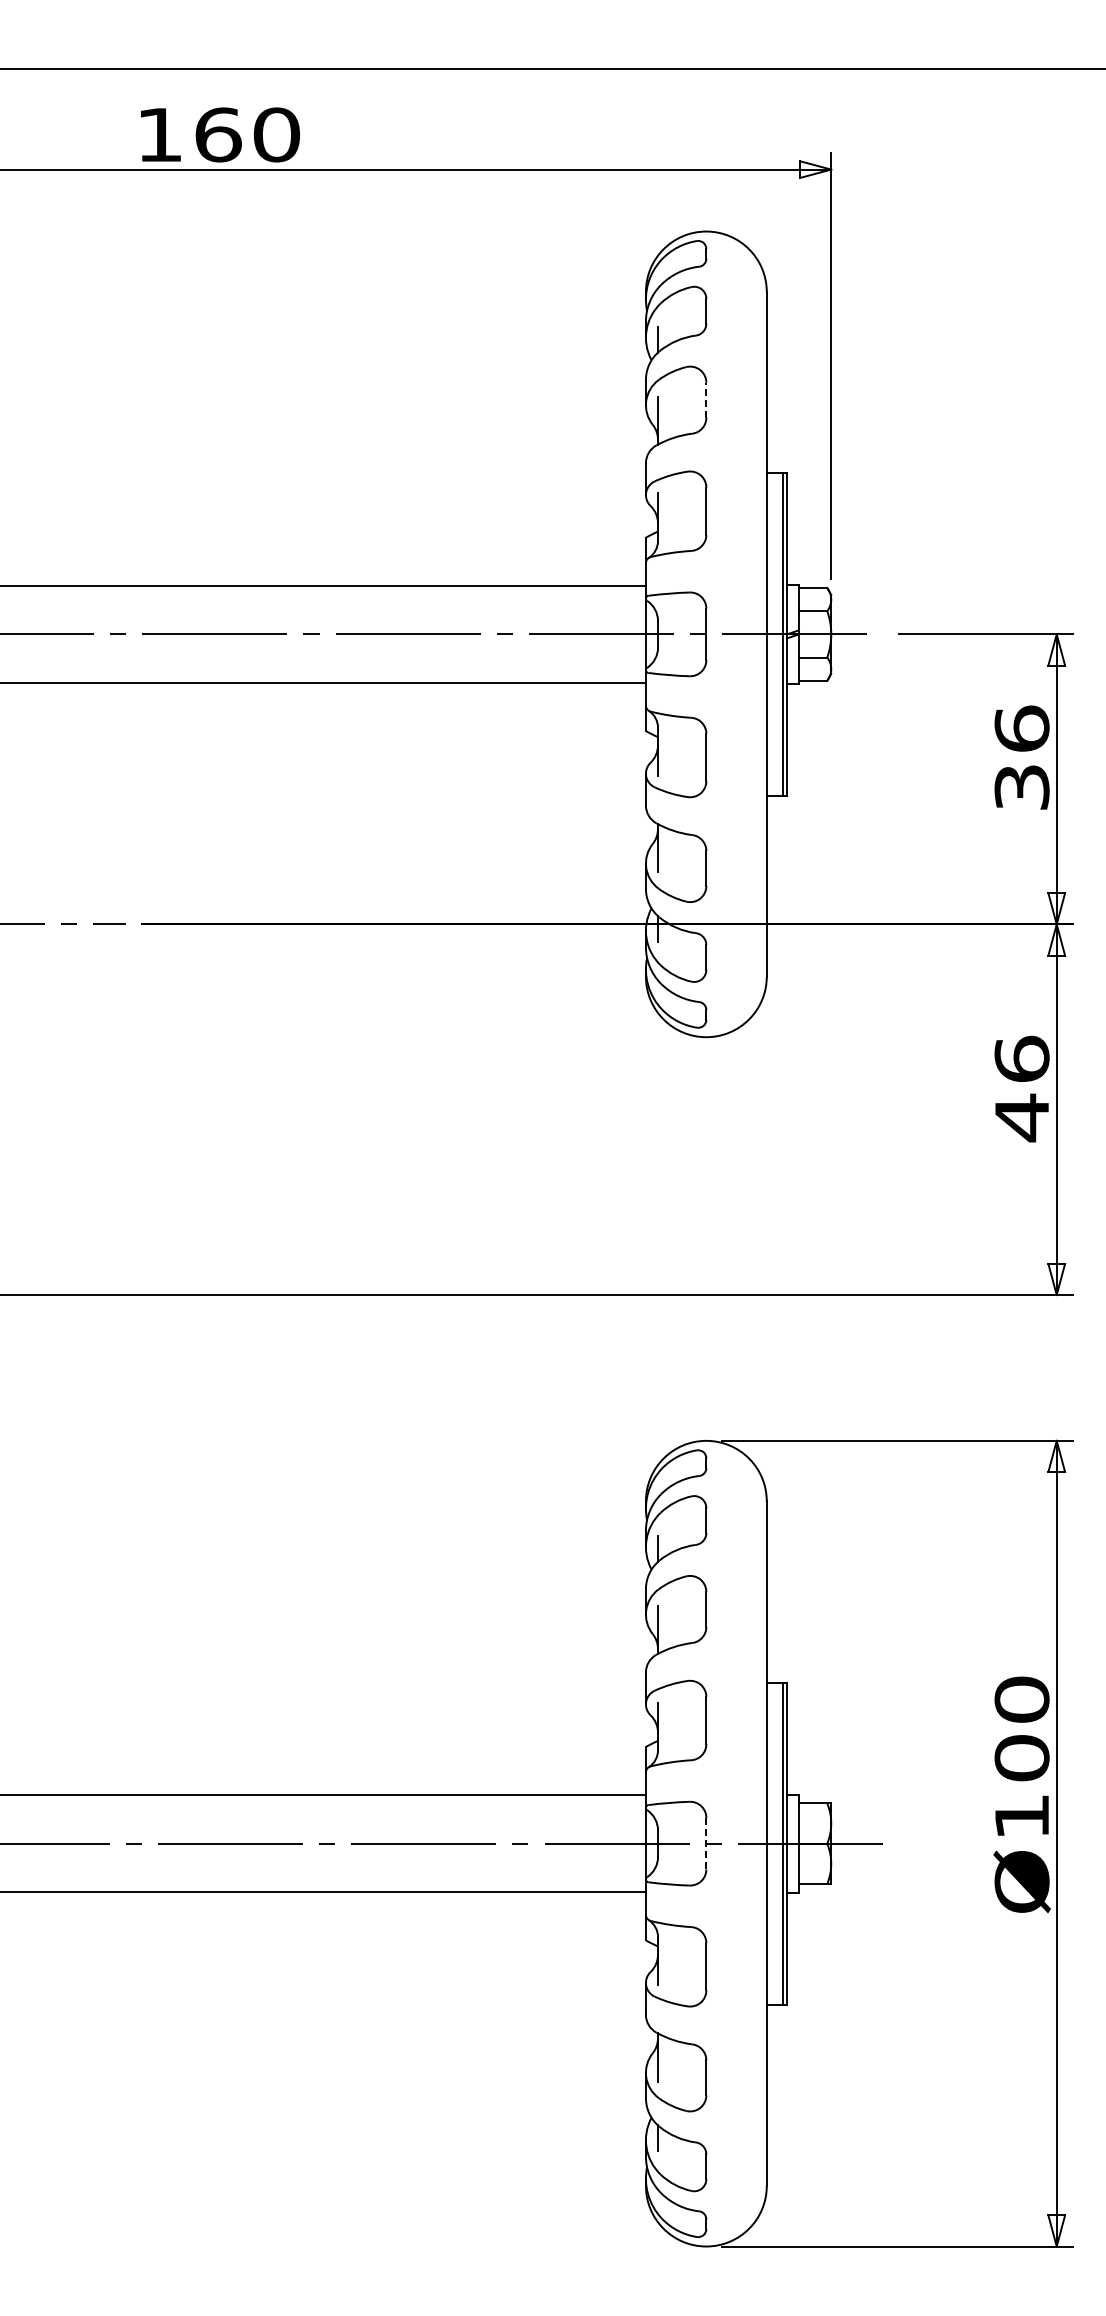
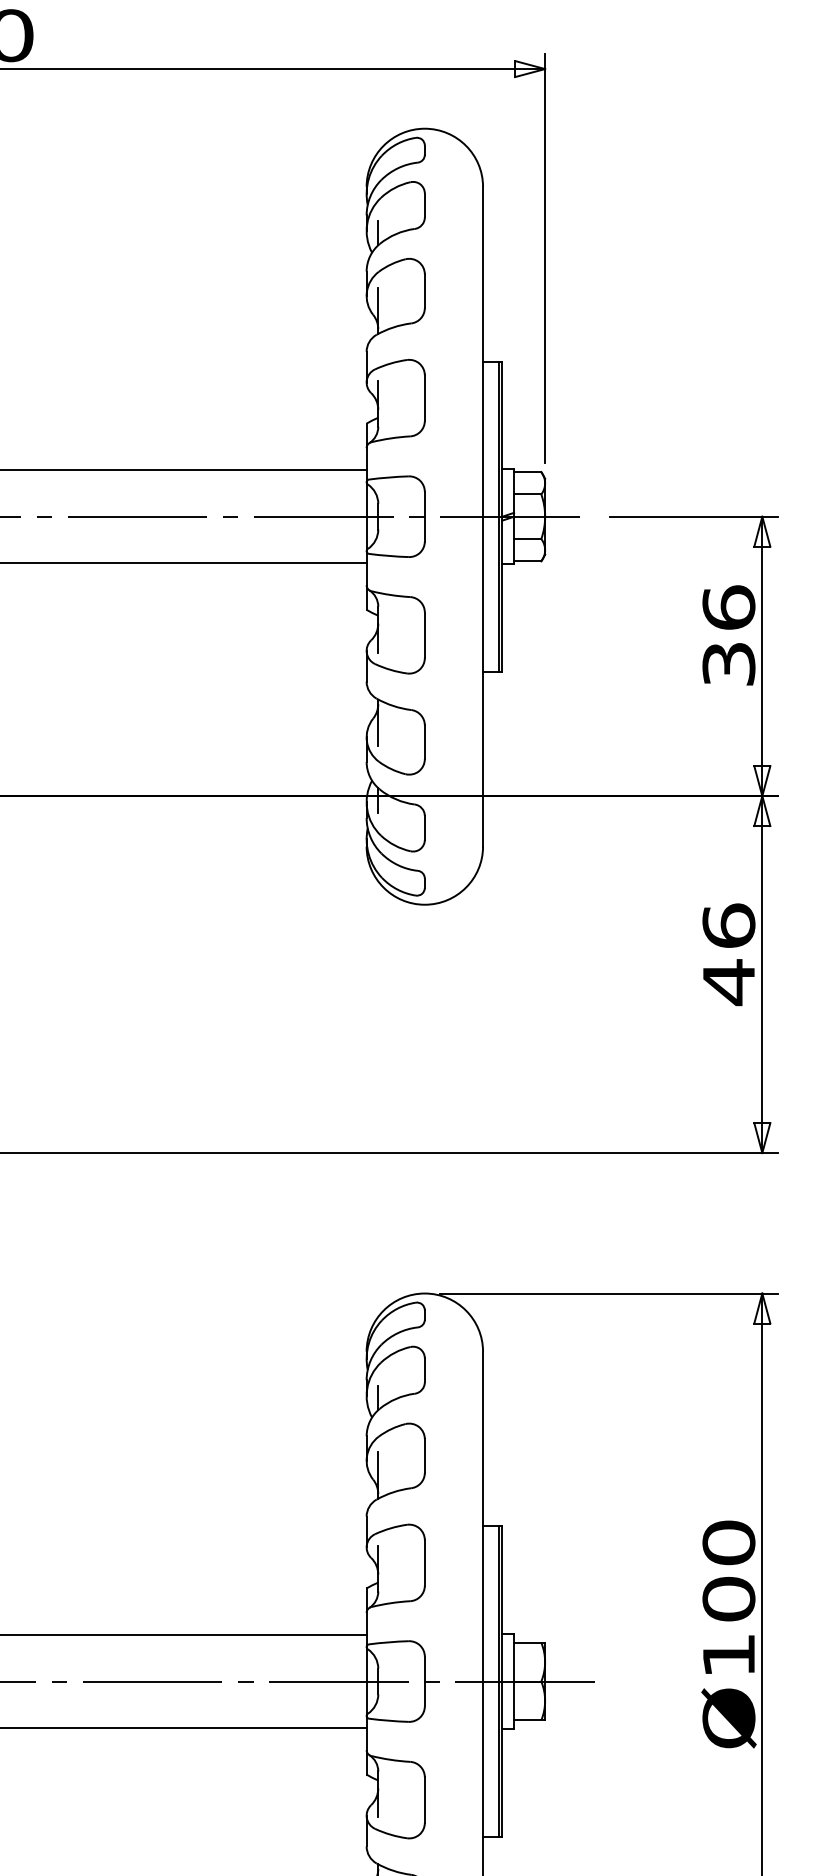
line: (706, 400) -> (424, 291), dashed -> solid
line: (706, 1843) -> (424, 1681), dashed -> solid

